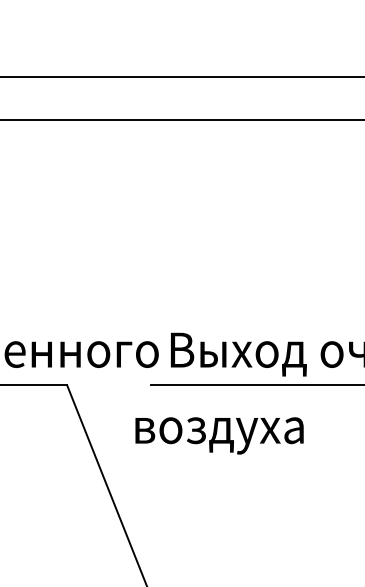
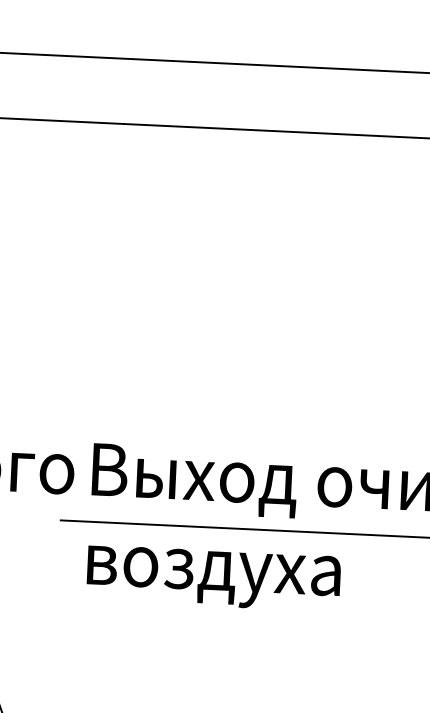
text: (219, 435) -> (213, 577), moved

